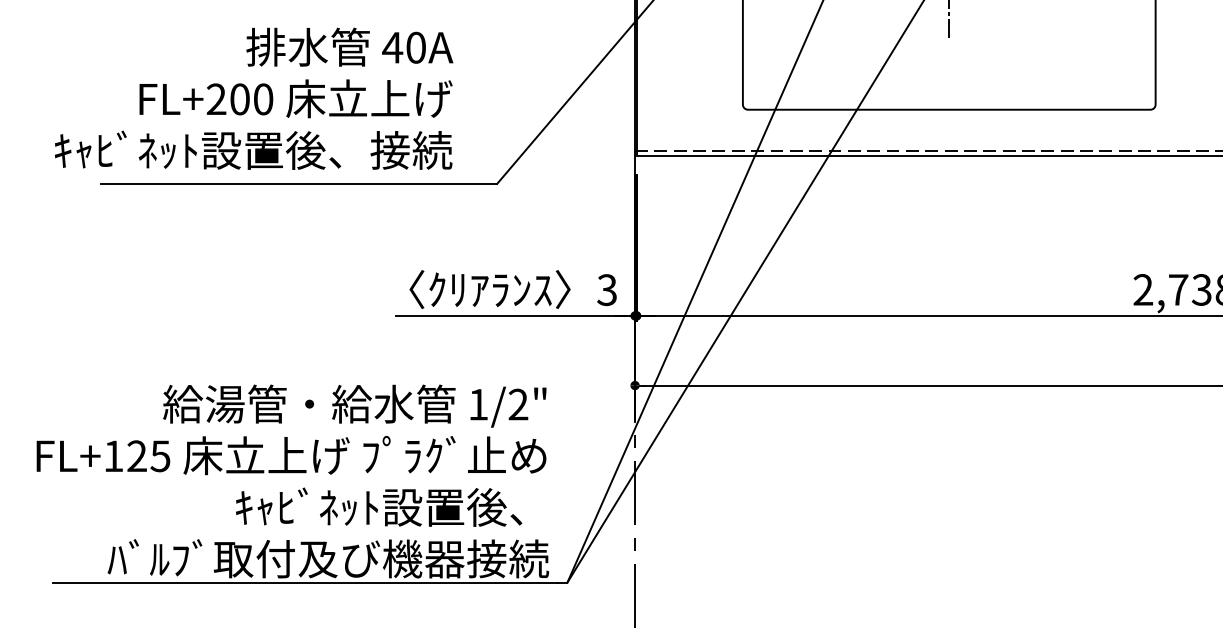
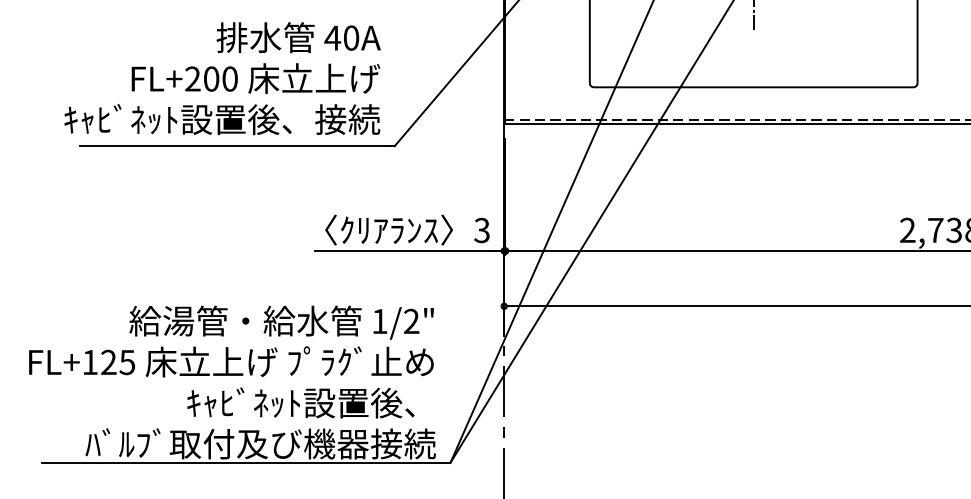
text: (253, 98) -> (222, 78), moved

